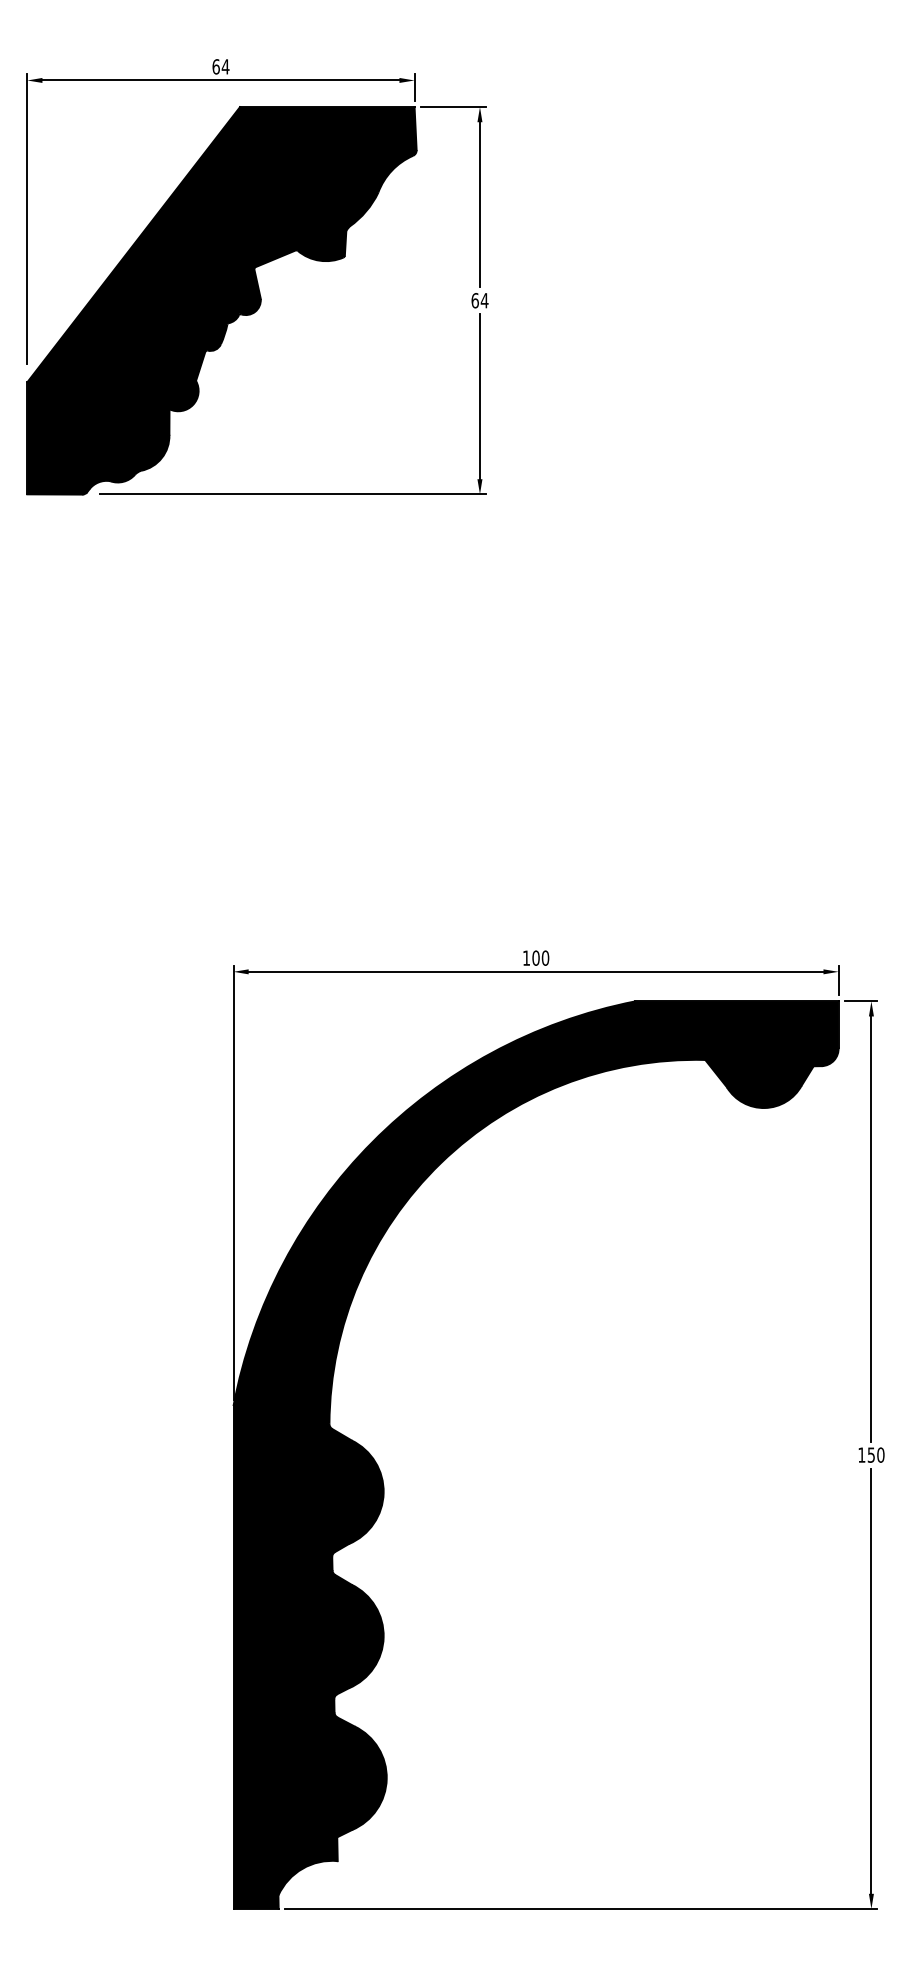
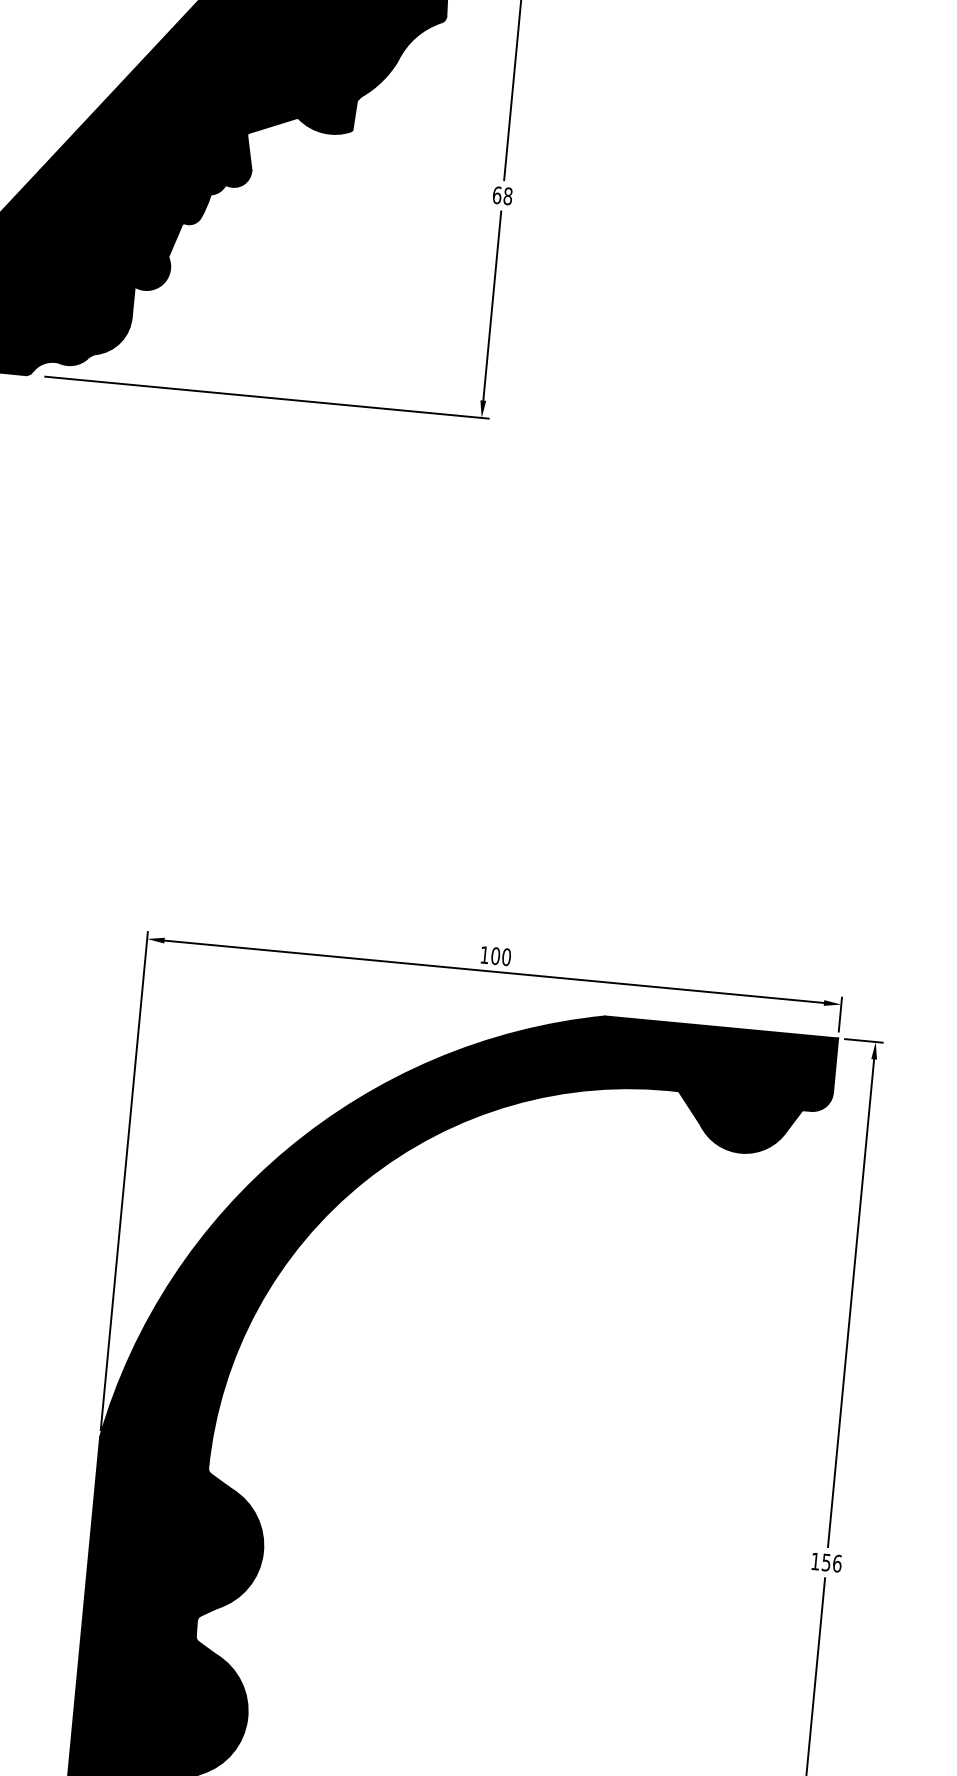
text: (484, 300) -> (507, 196), 64 -> 68
text: (880, 1454) -> (837, 1562), 150 -> 156

